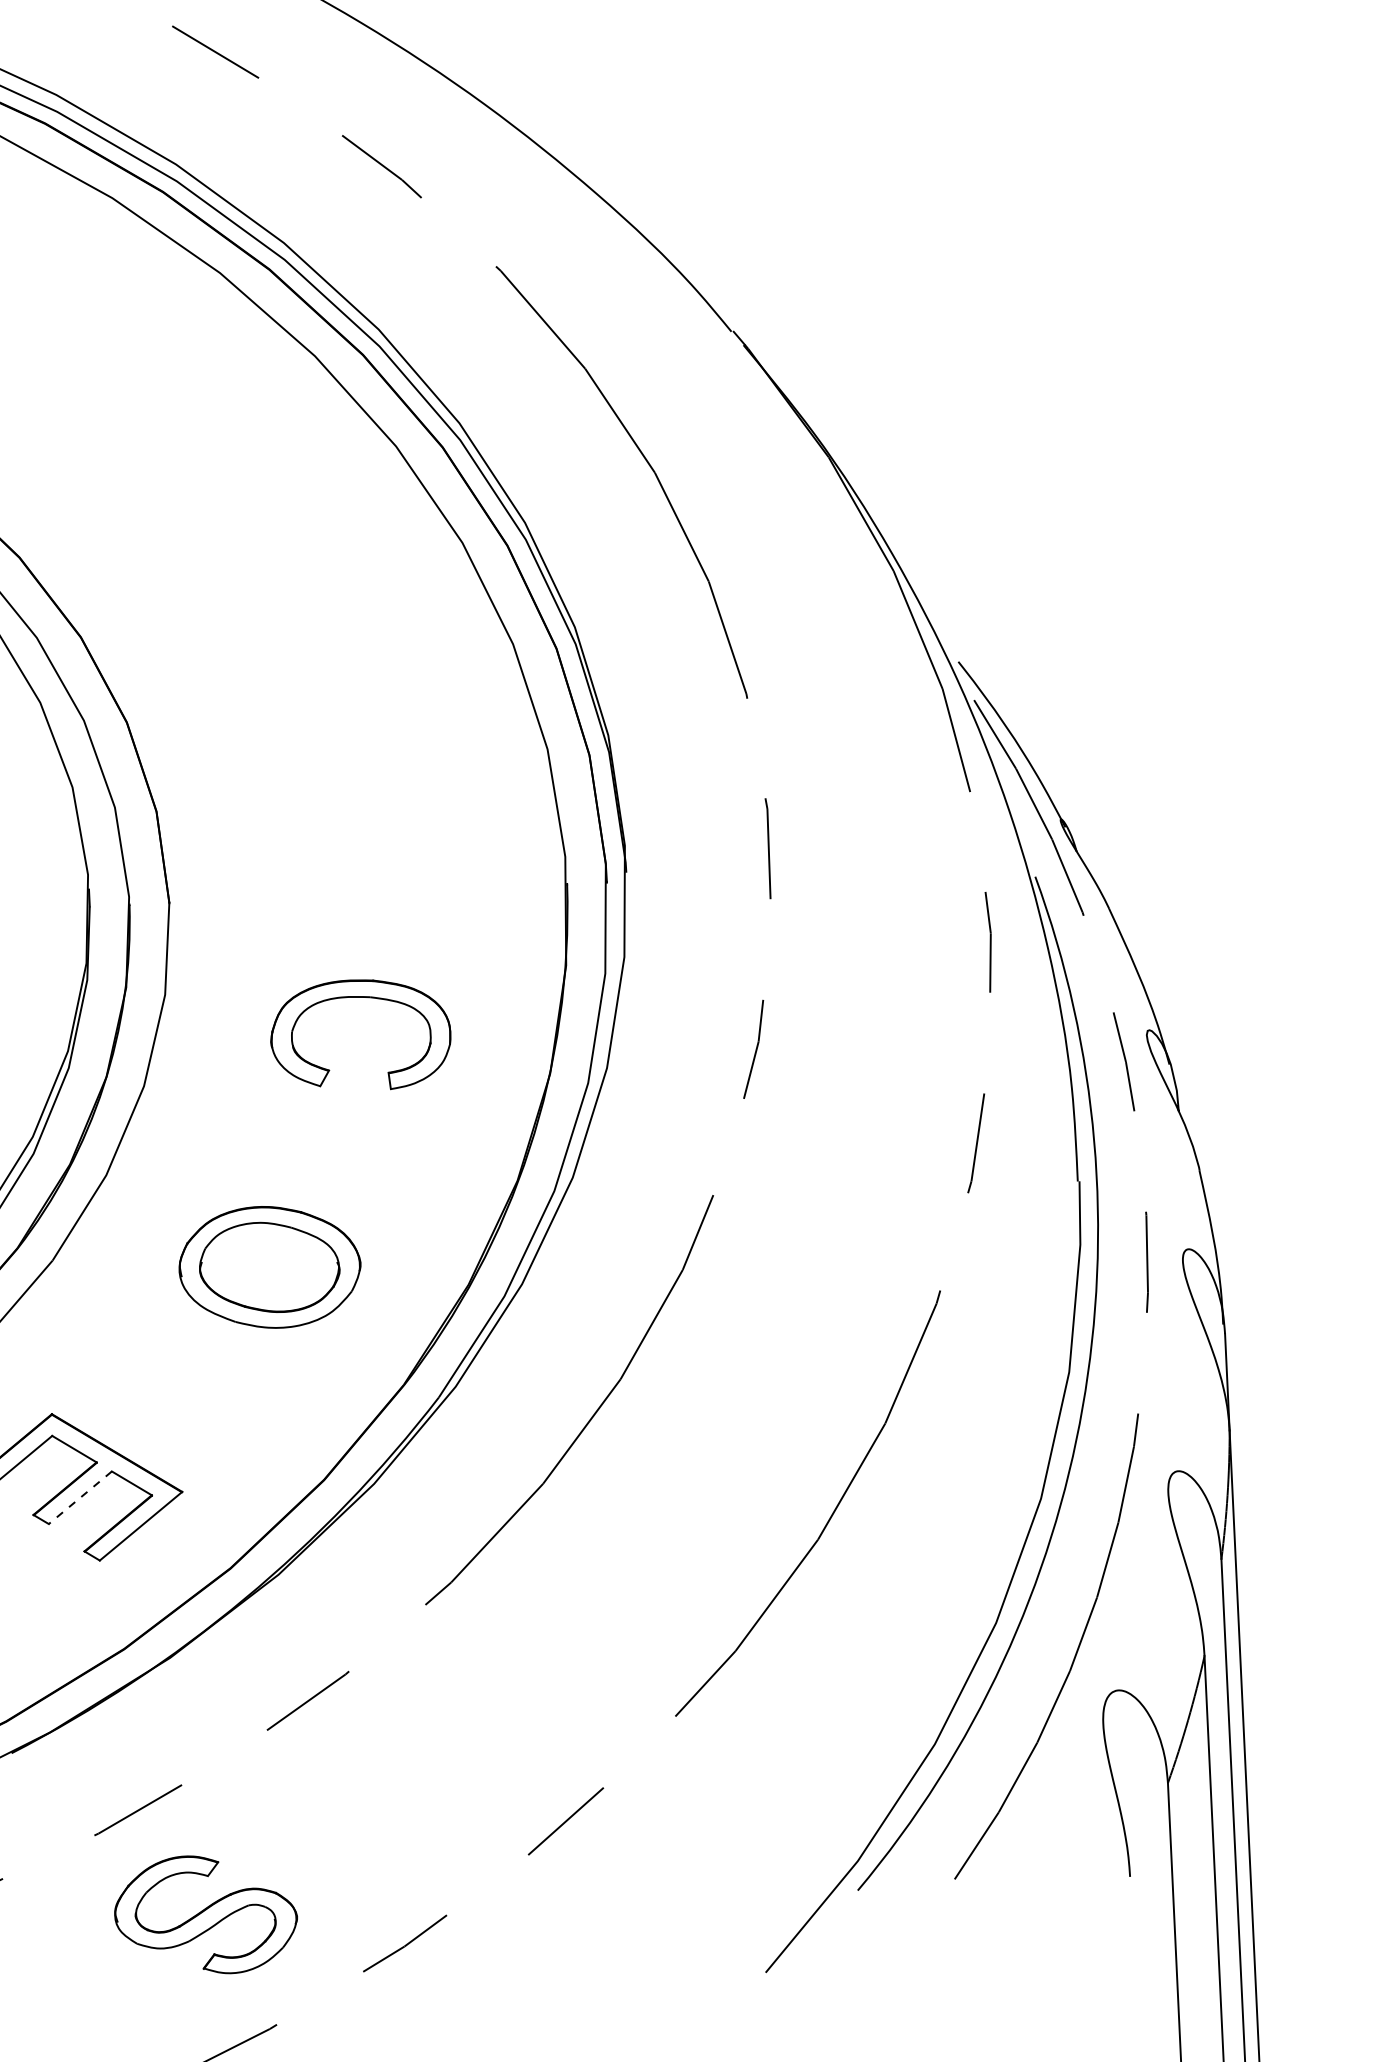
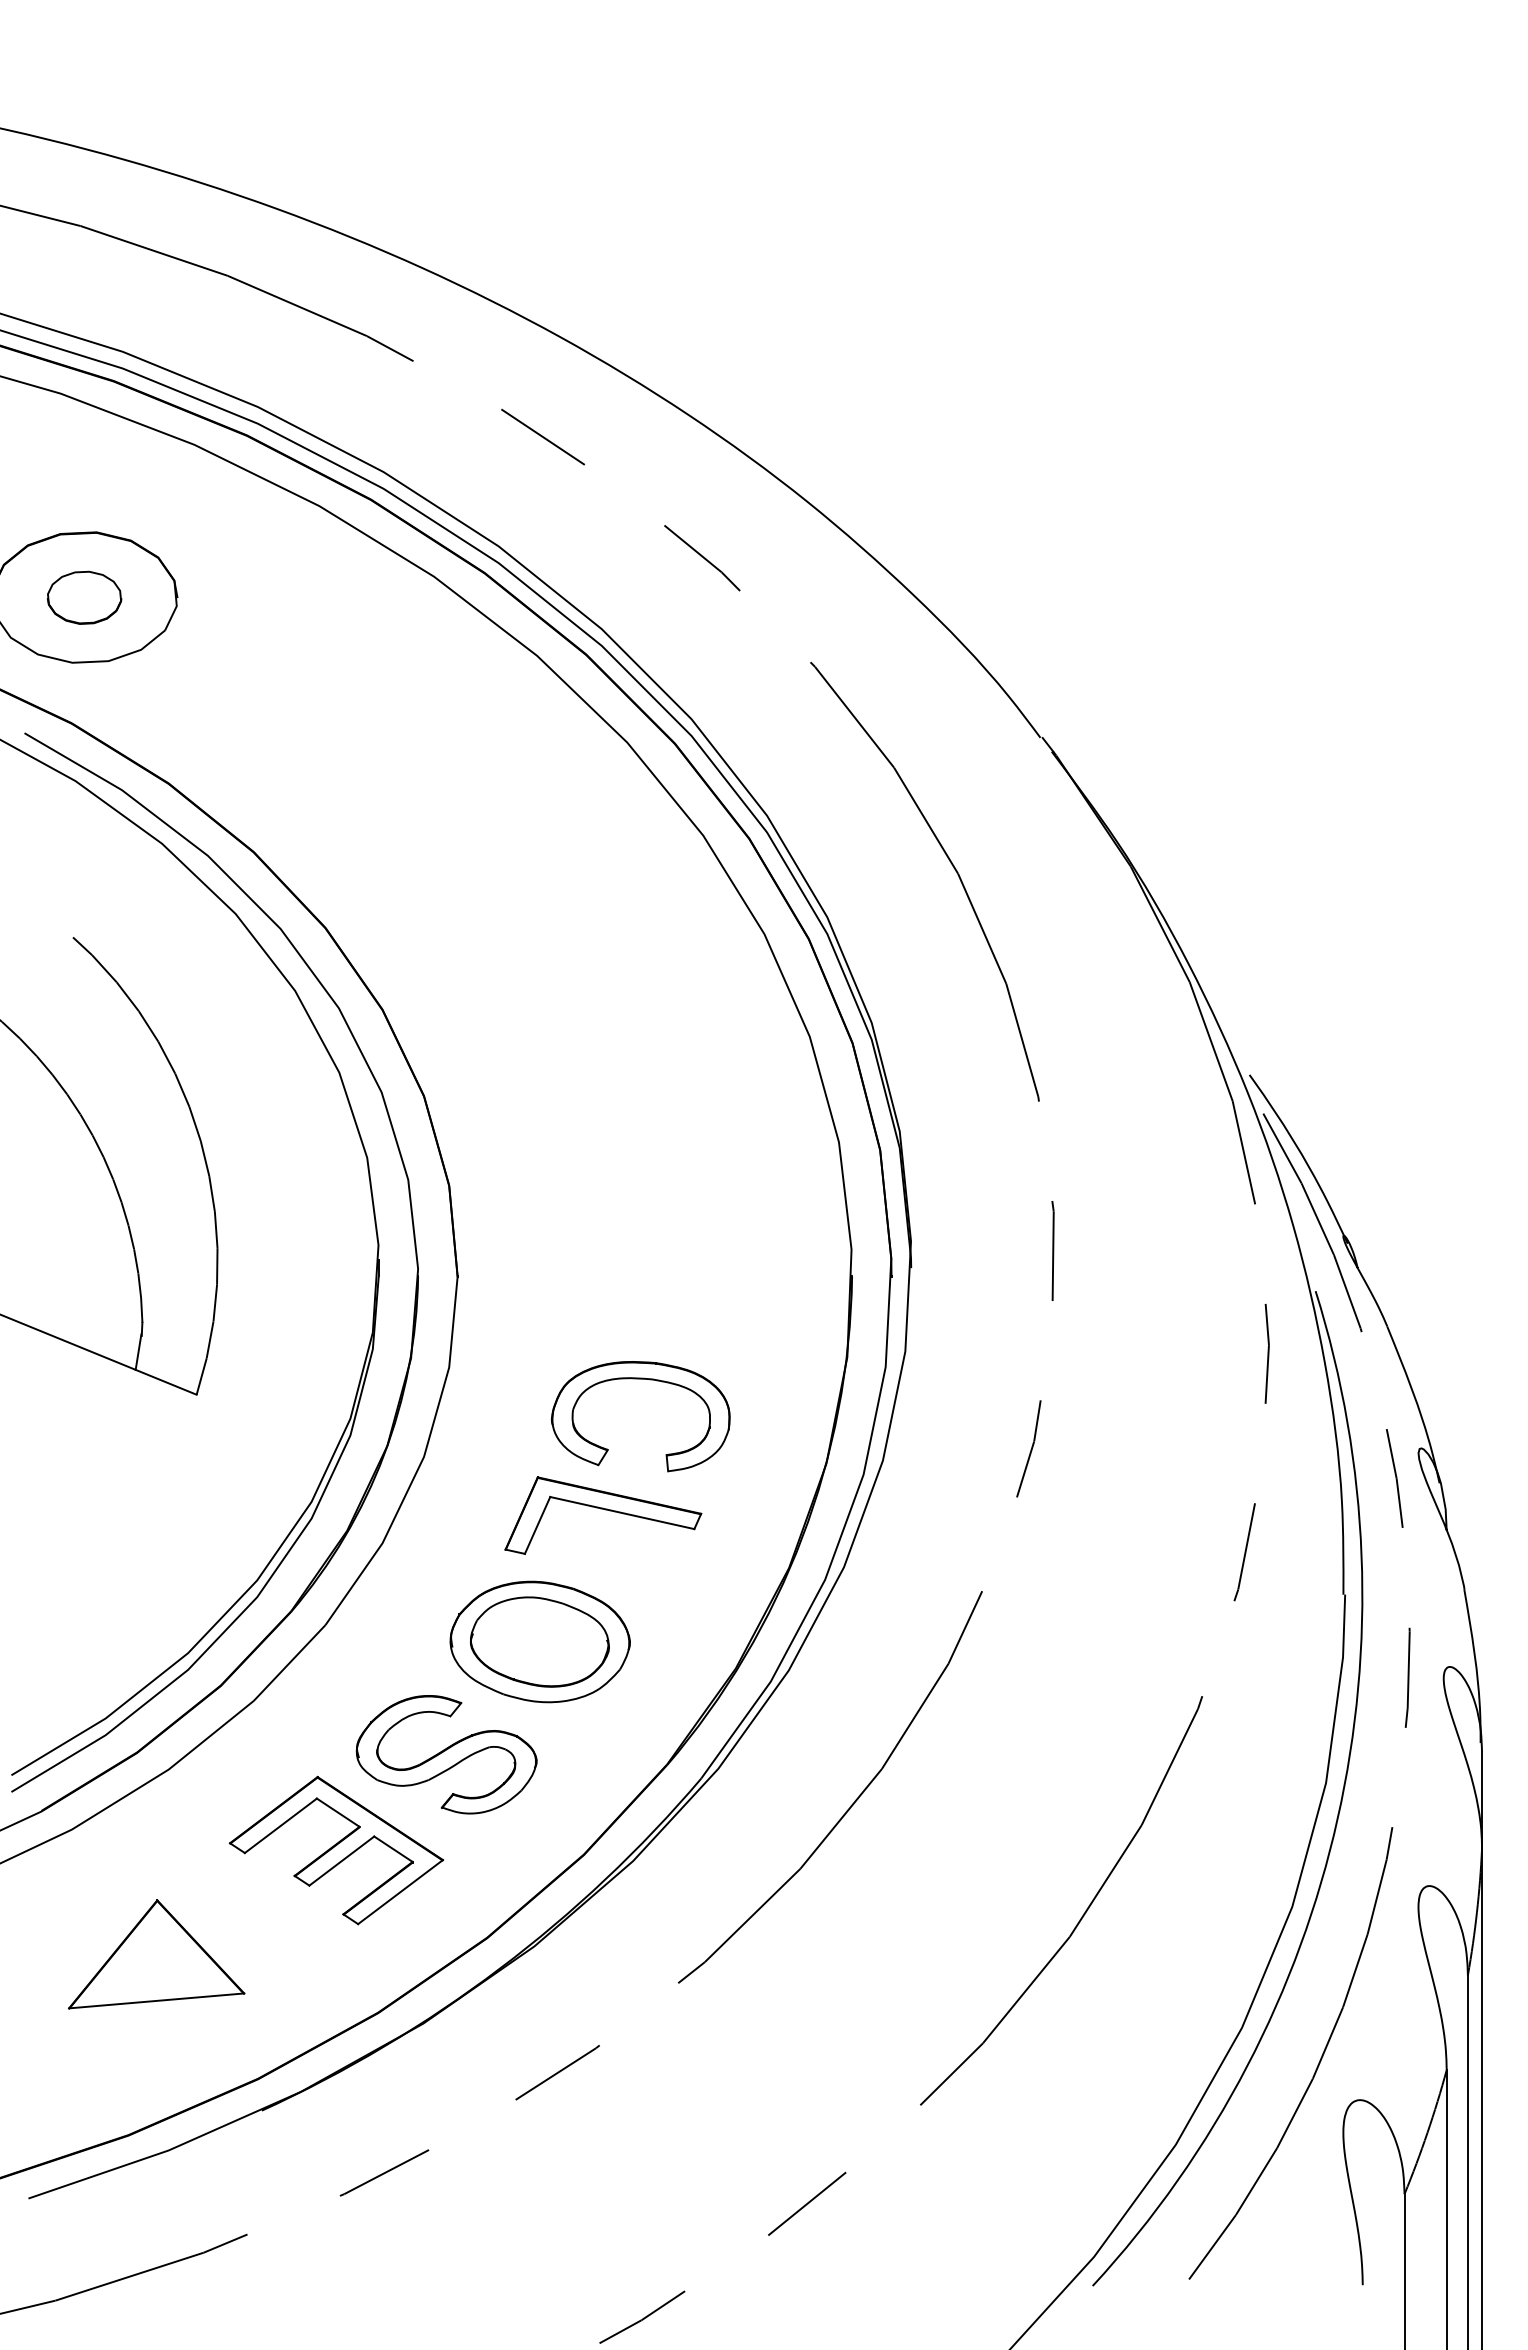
part: (327, 1136) -> (603, 1515), added
line: (80, 1498) -> (341, 1861), dashed -> solid
part: (205, 1914) -> (446, 1754), moved

